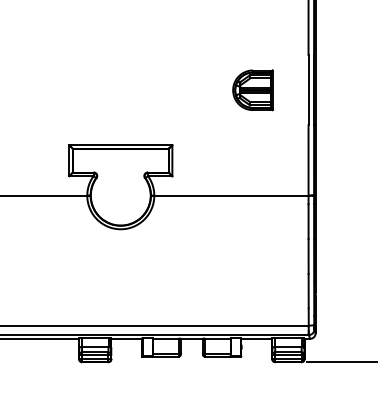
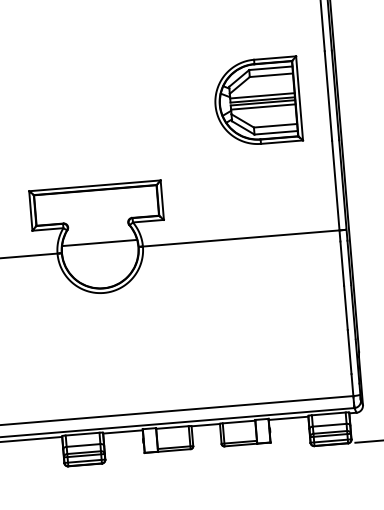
part: (252, 90) -> (257, 102), size x1.67
line: (120, 190) -> (99, 243), added

